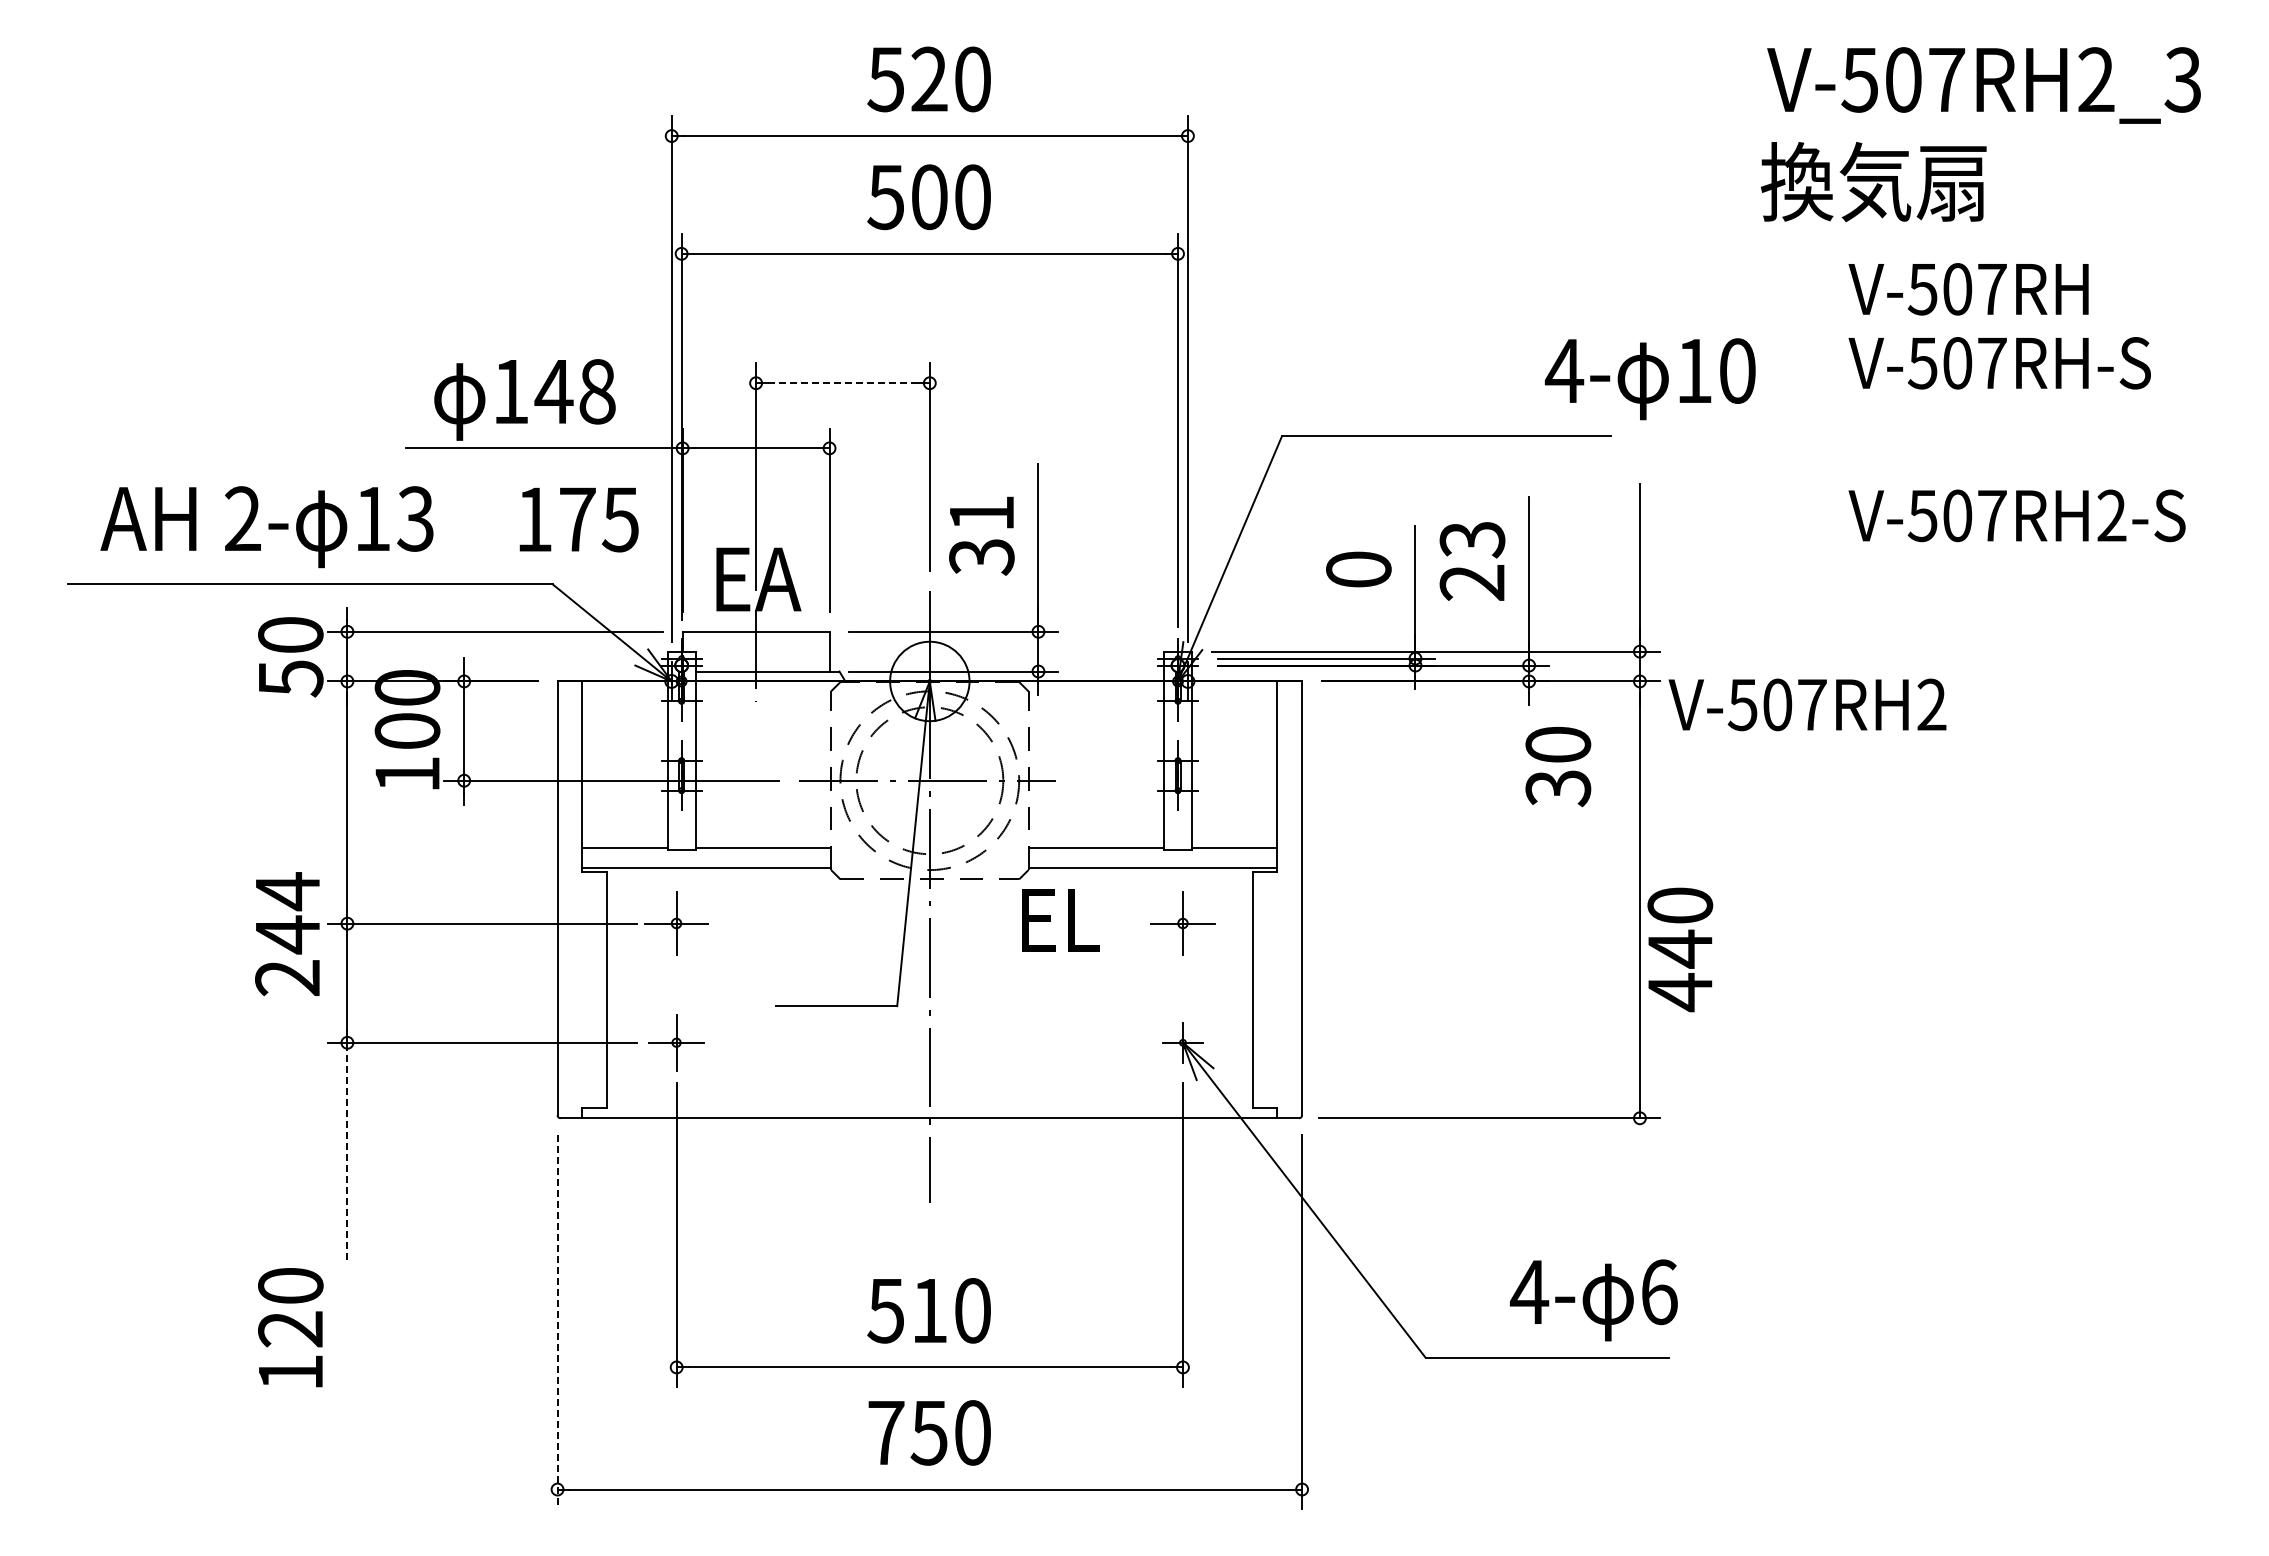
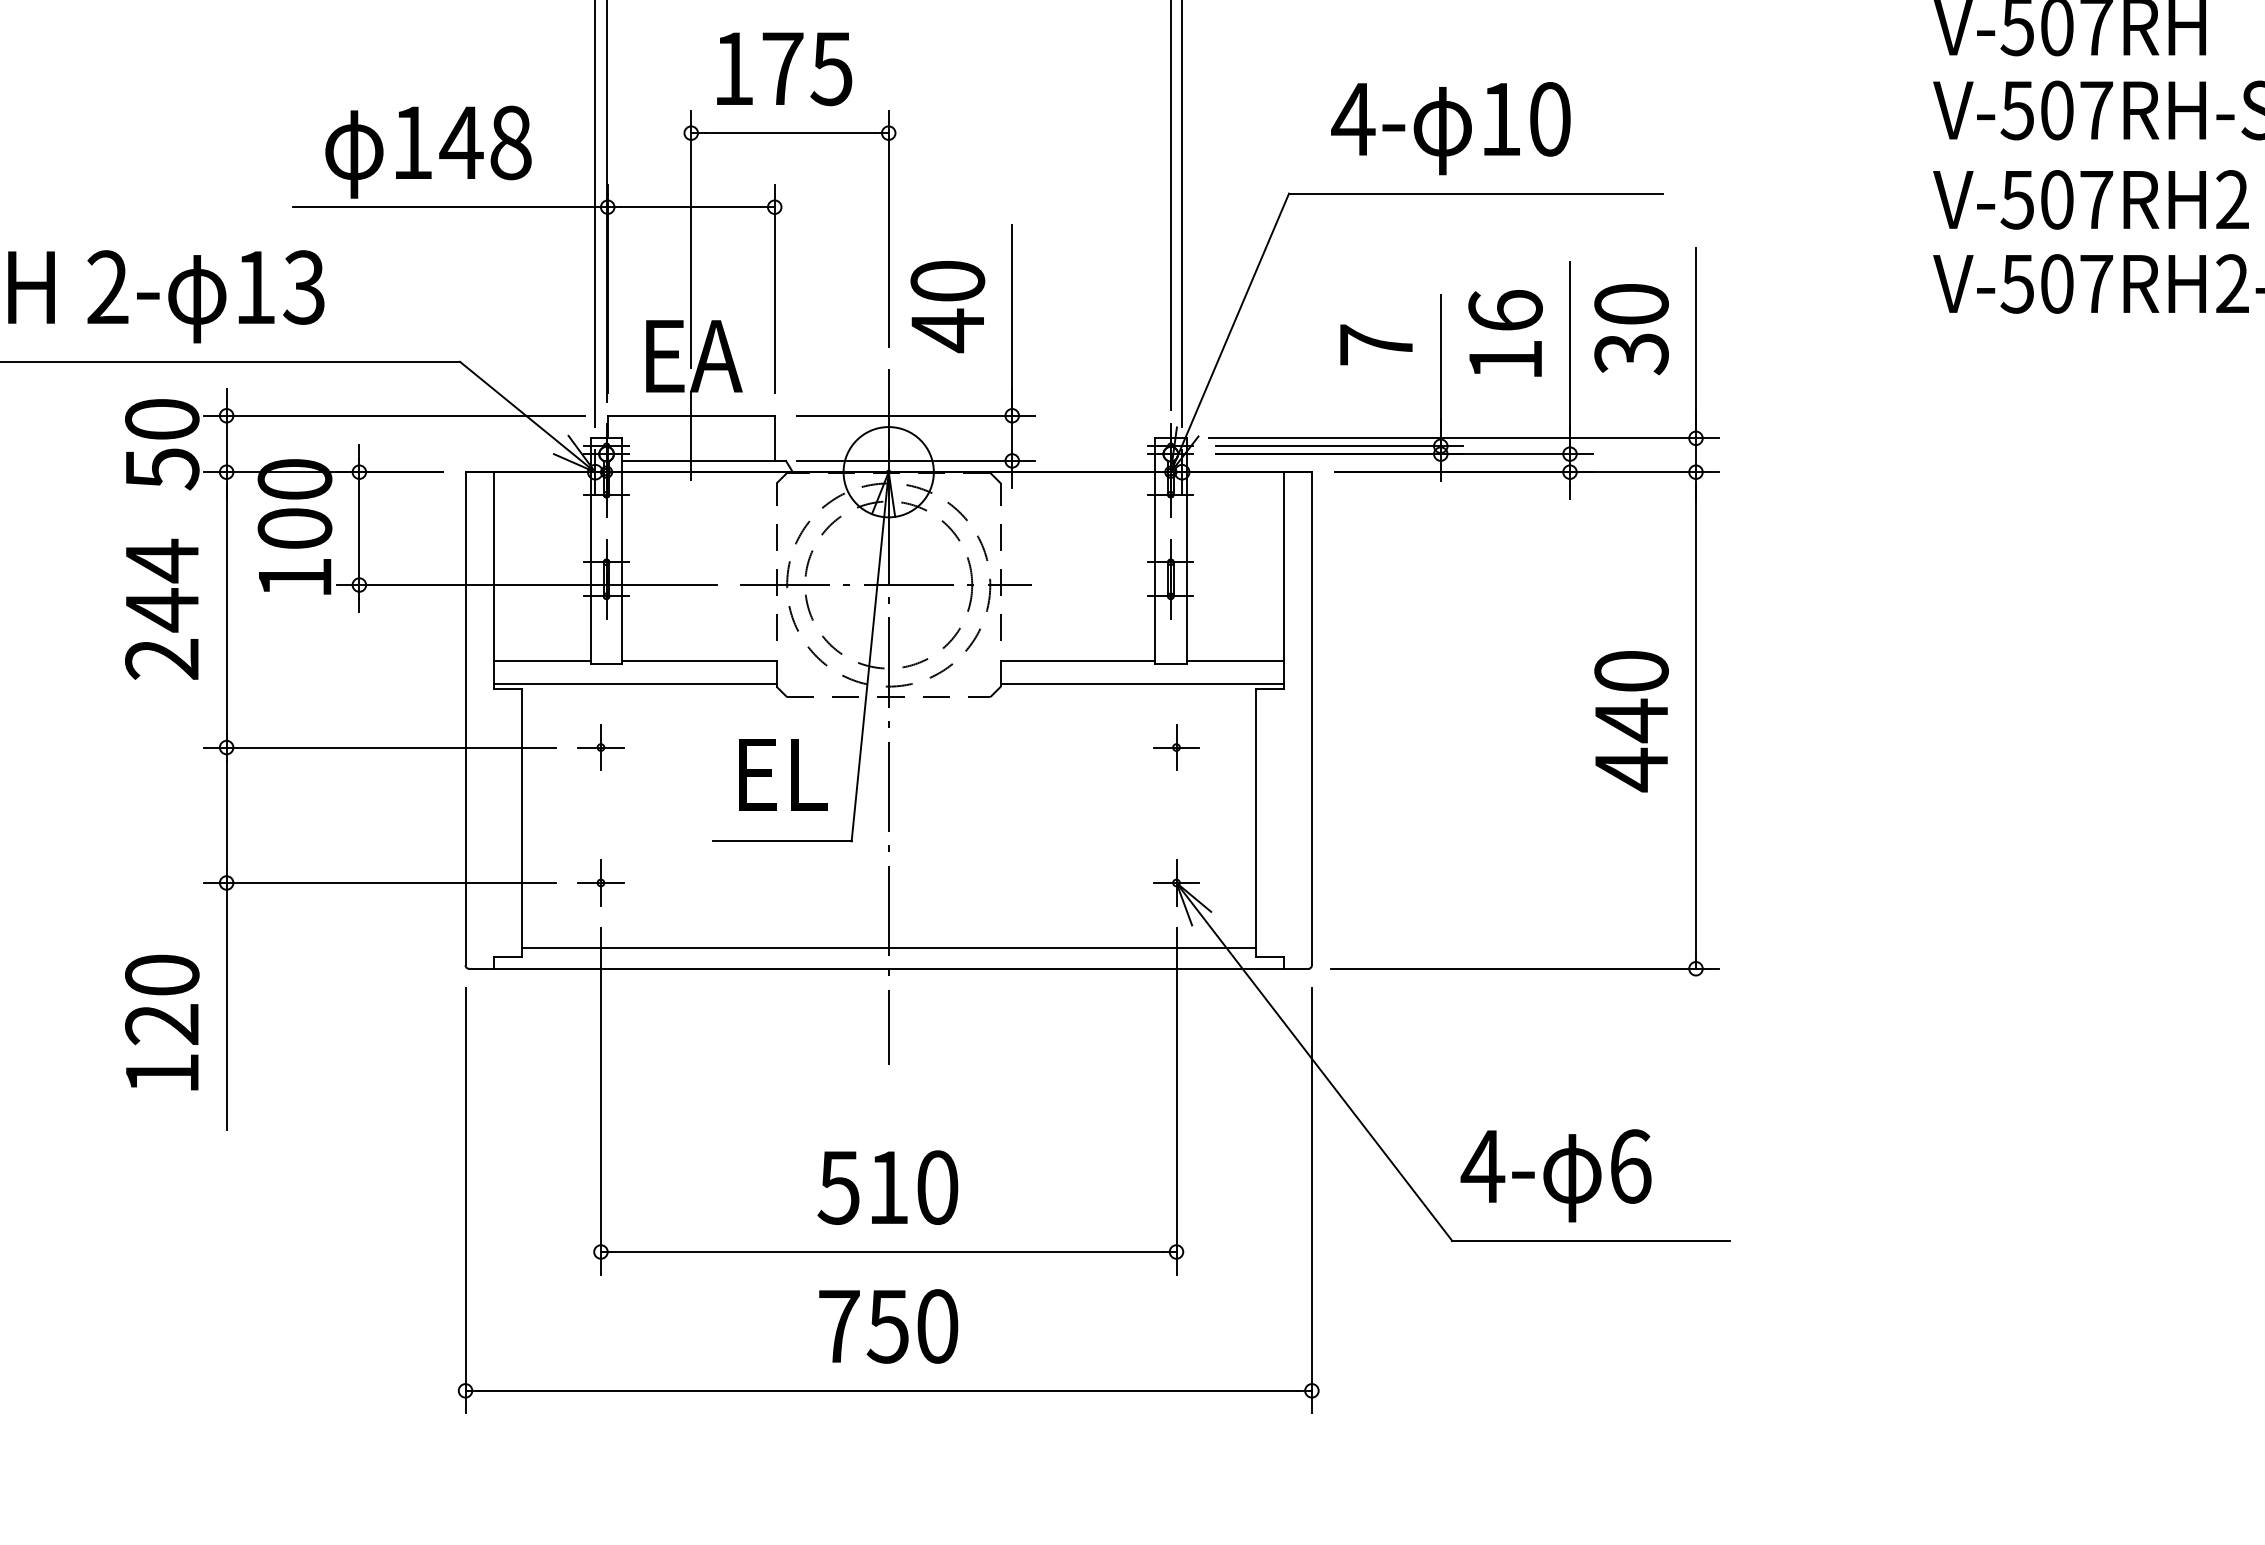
text: (1649, 379) -> (1449, 128), moved
line: (842, 383) -> (789, 133), dashed -> solid
text: (578, 519) -> (783, 68), moved
text: (981, 535) -> (947, 306), 31 -> 40
text: (1472, 560) -> (1505, 334), 23 -> 16
text: (1358, 569) -> (1376, 344), 0 -> 7
text: (1807, 704) -> (2091, 199), moved
text: (1558, 767) -> (1631, 330), moved
text: (1060, 920) -> (782, 774), moved
part: (676, 923) -> (600, 747), size x0.62
part: (1182, 923) -> (1175, 747), size x0.62
text: (287, 934) -> (161, 609), moved
text: (1680, 949) -> (1631, 721), moved
part: (676, 1042) -> (600, 882), size x0.71
line: (929, 1100) -> (888, 948), added
line: (347, 1151) -> (226, 1006), dashed -> solid
text: (1593, 1300) -> (1555, 1175), moved
line: (557, 1322) -> (465, 1200), dashed -> solid
text: (290, 1327) -> (161, 1022), moved

